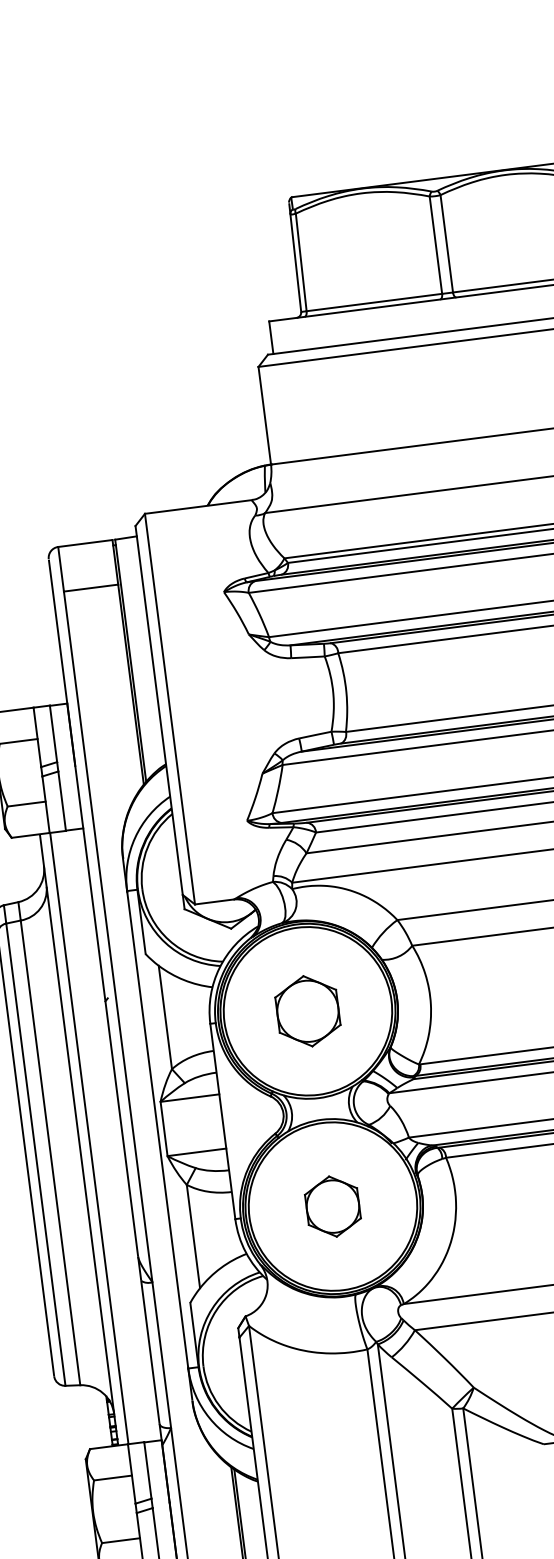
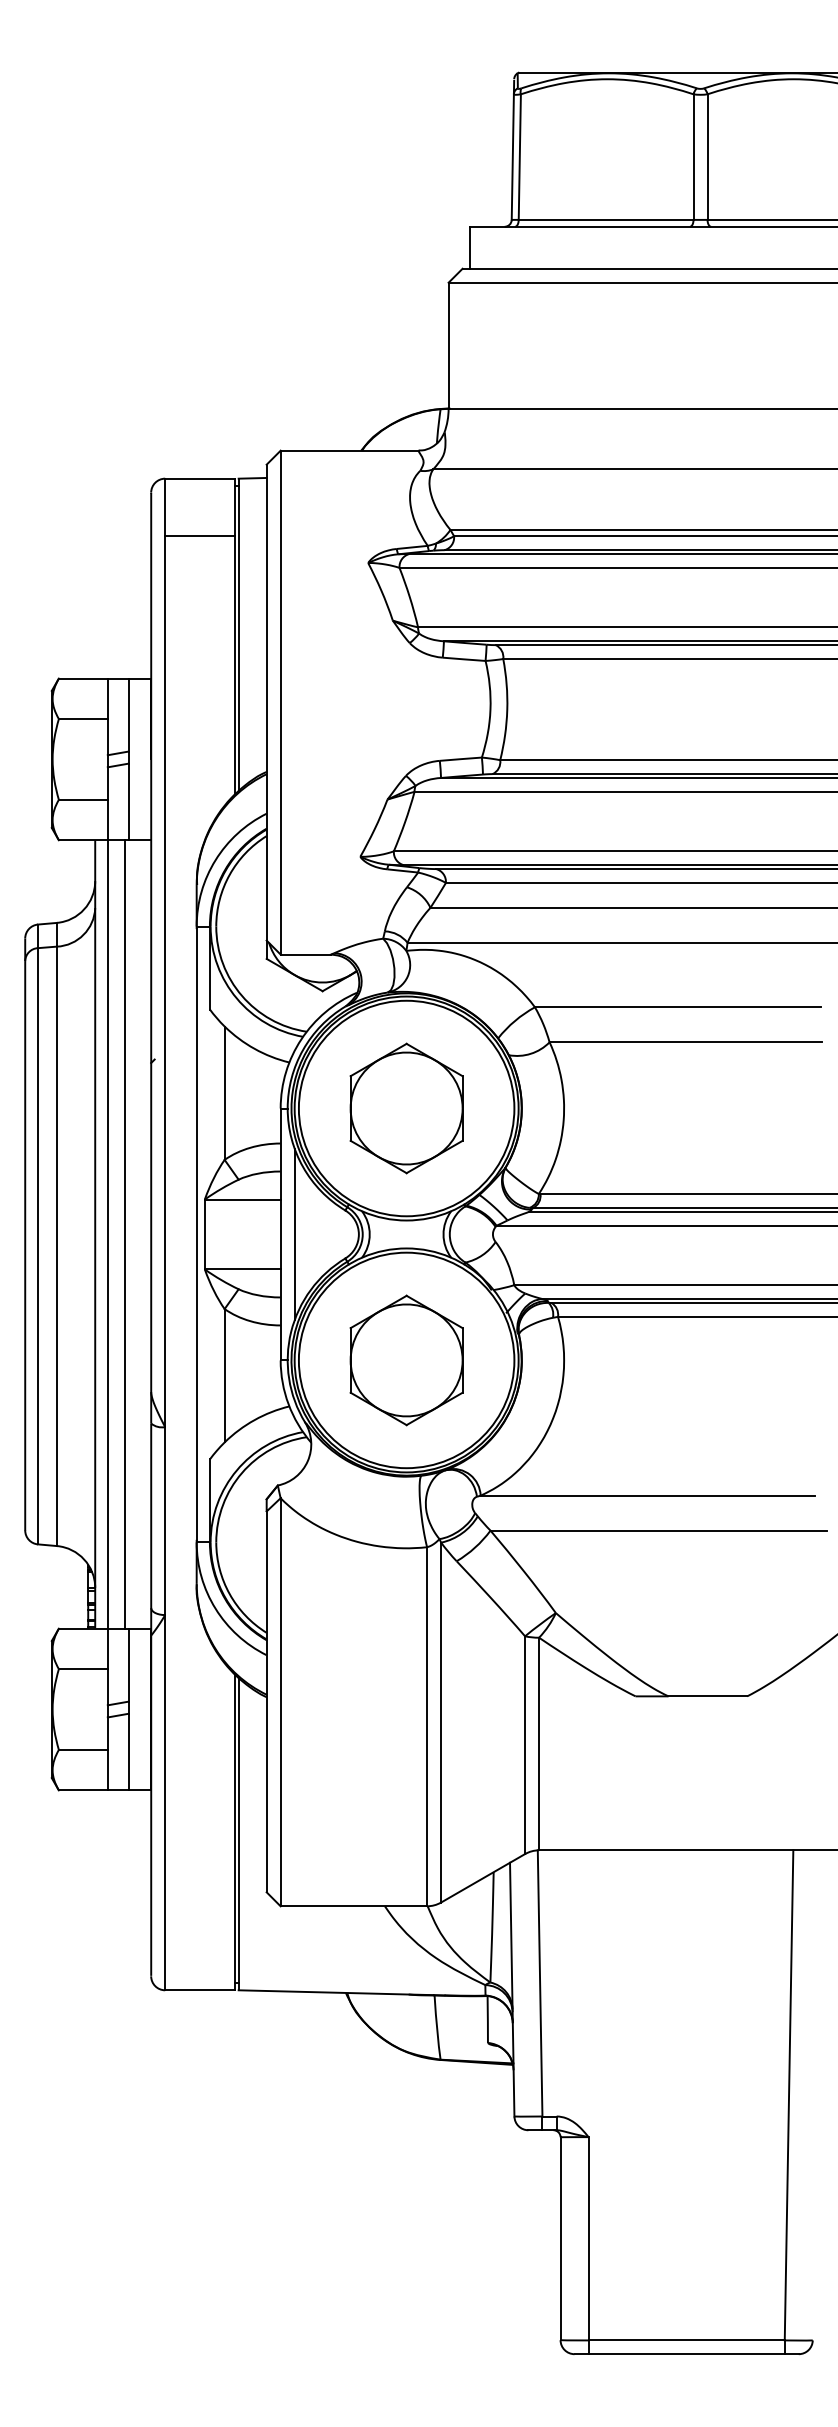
part: (307, 1011) -> (406, 1108), size x1.43
line: (233, 1120) -> (294, 1234), added
line: (101, 1136) -> (124, 1234), added
part: (332, 1206) -> (406, 1360), size x1.67

